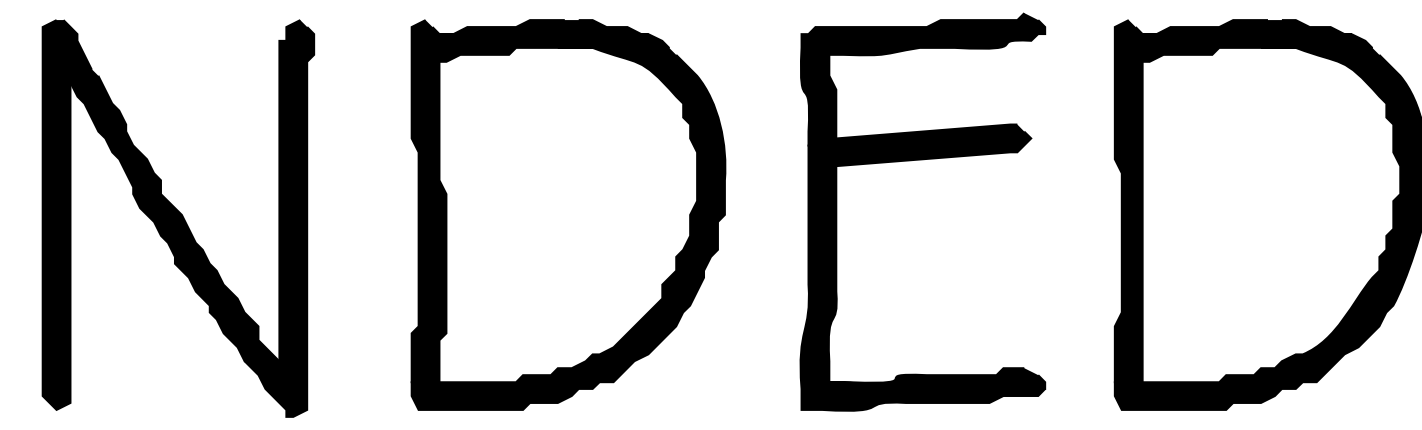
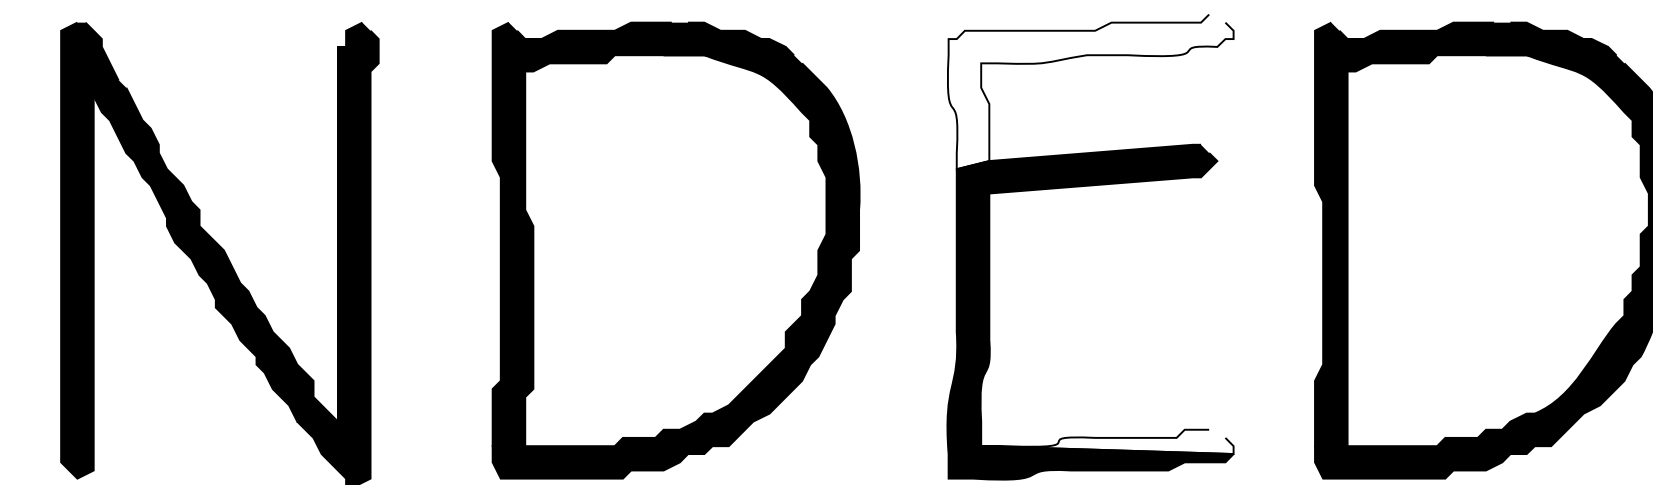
fill: (922, 79) -> (1090, 92), removed
fill: (937, 378) -> (1107, 441), removed

